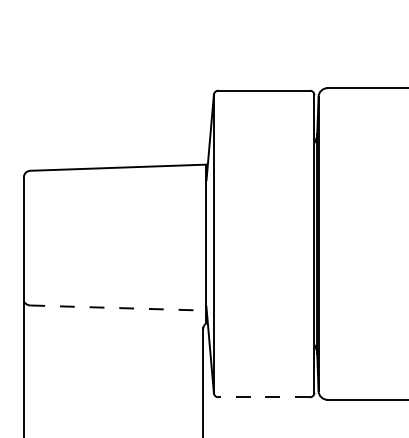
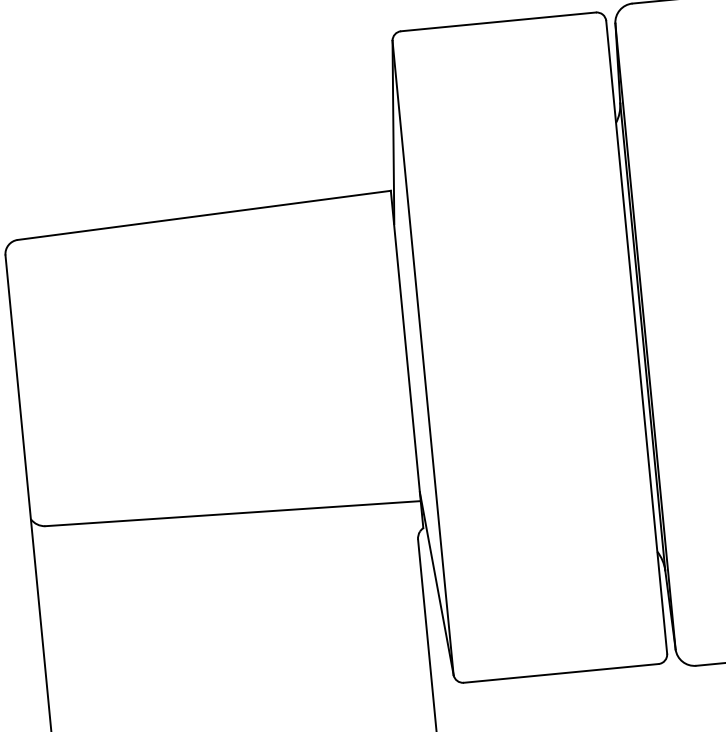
line: (118, 308) -> (233, 514), dashed -> solid
line: (264, 397) -> (562, 673), dashed -> solid

